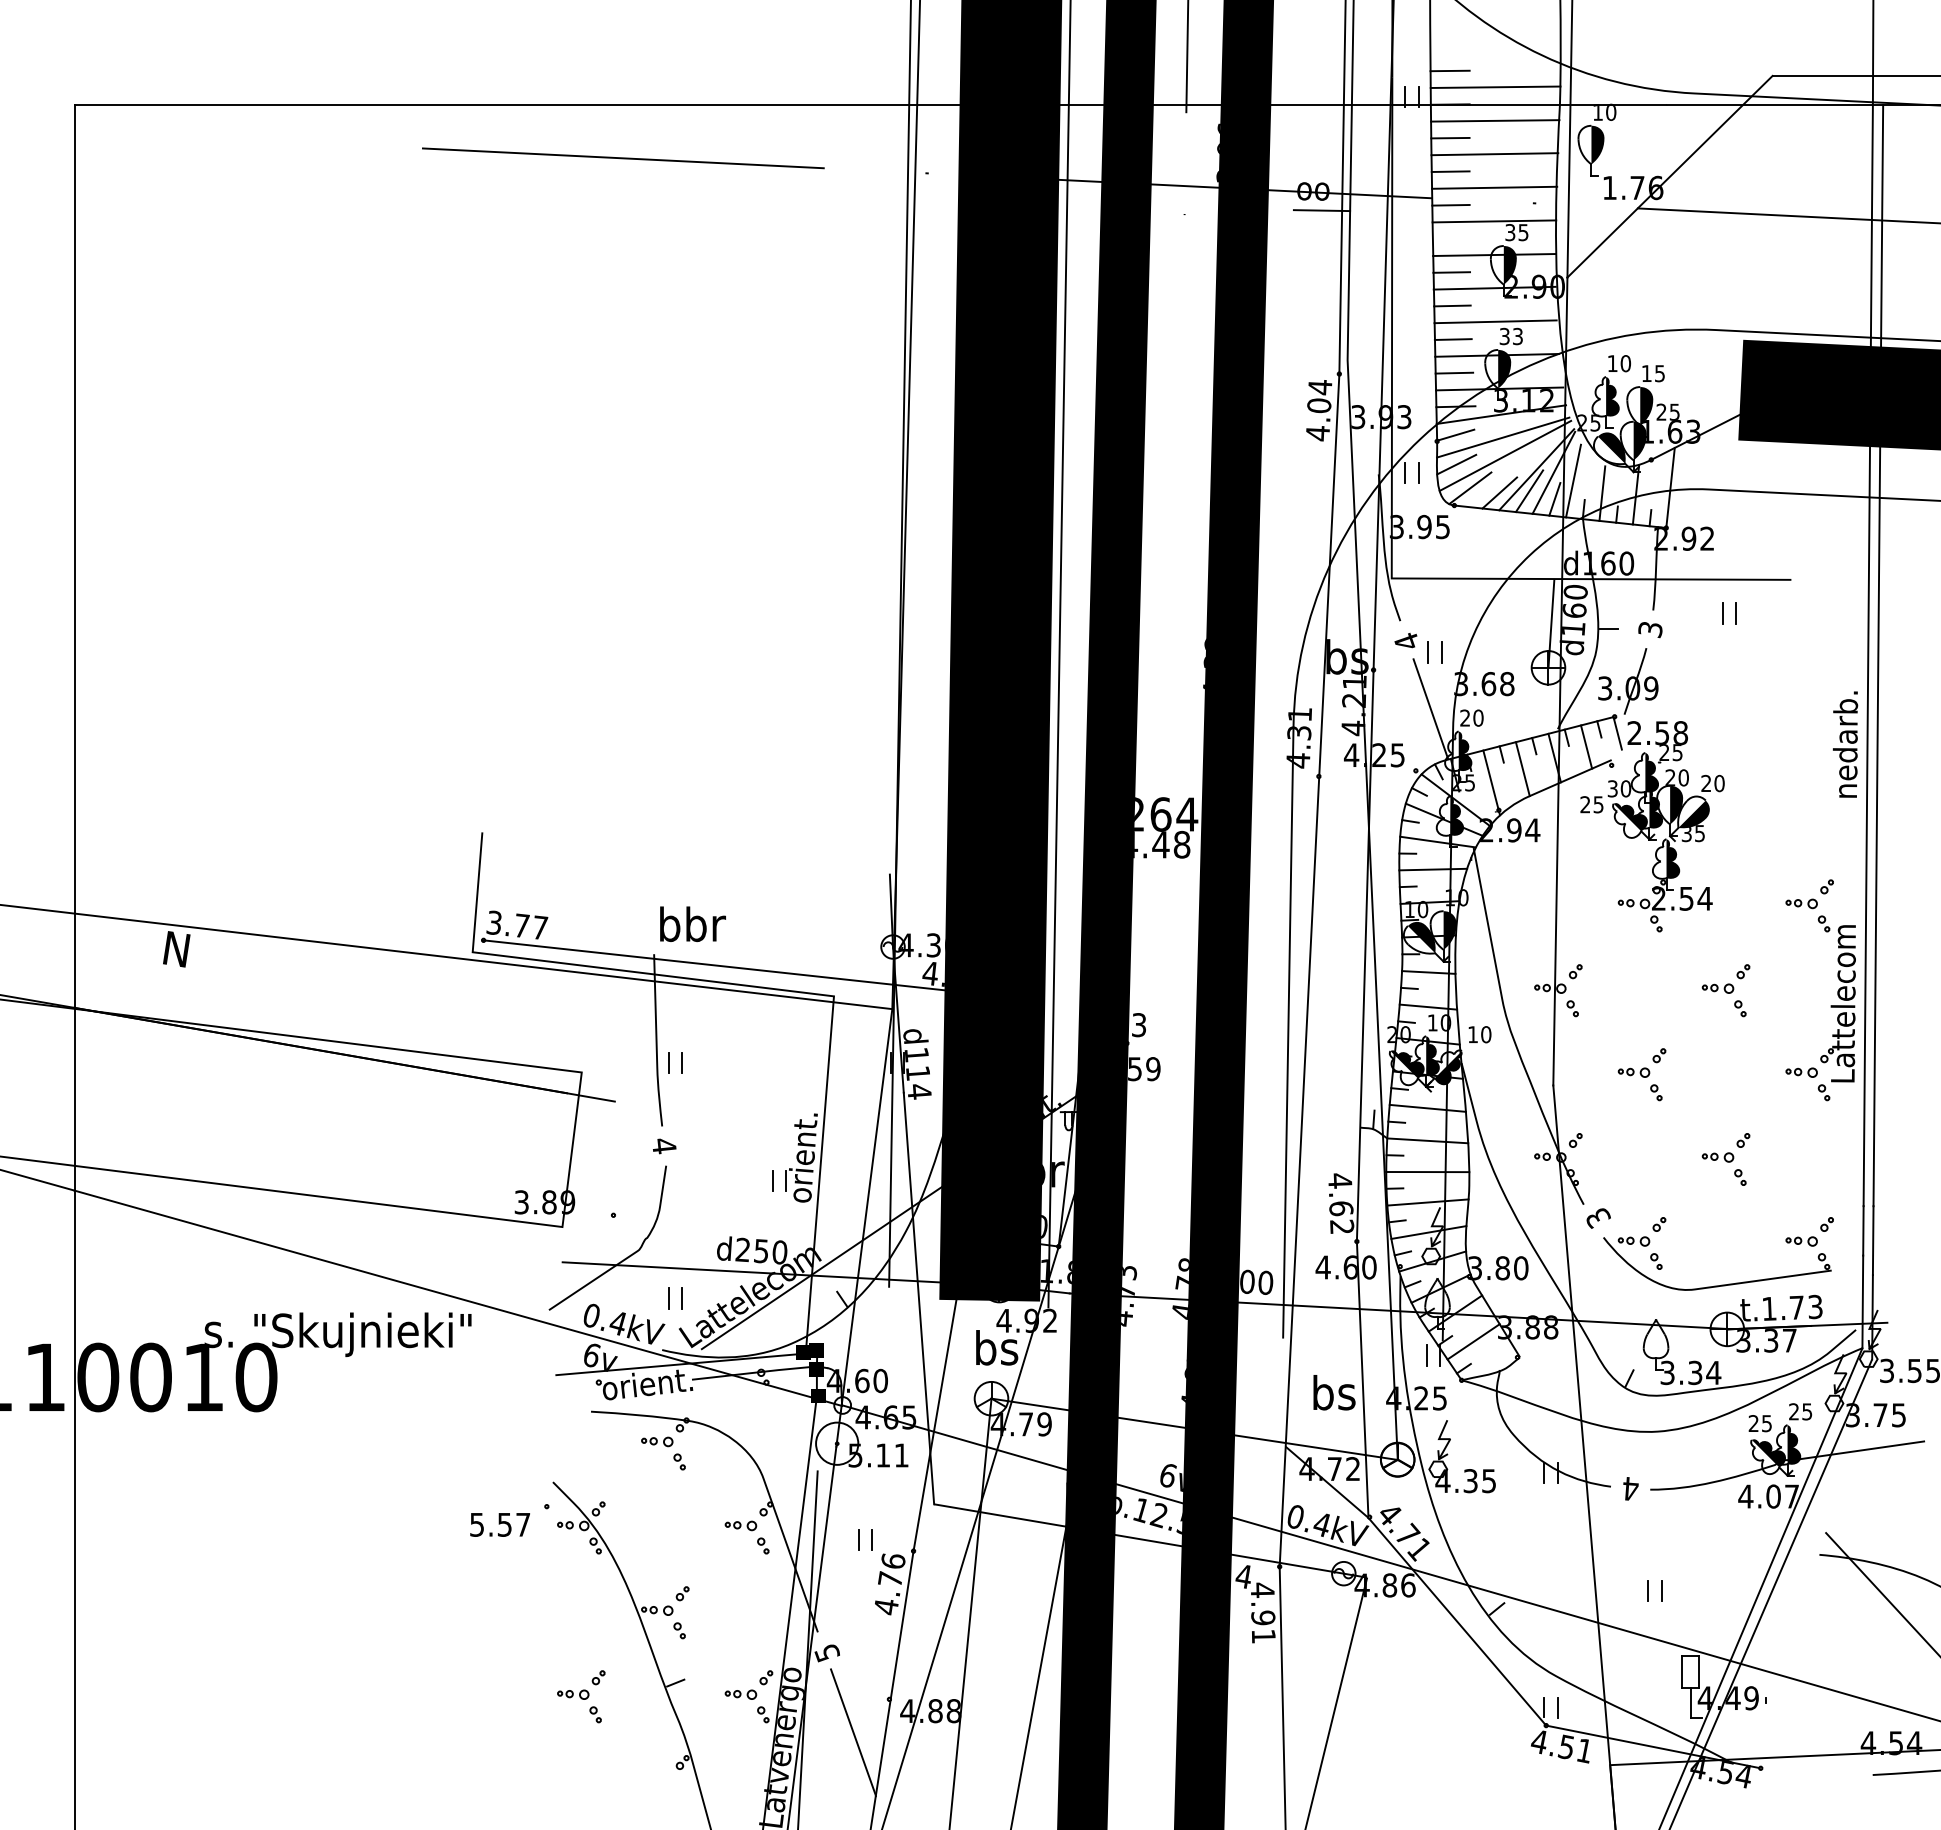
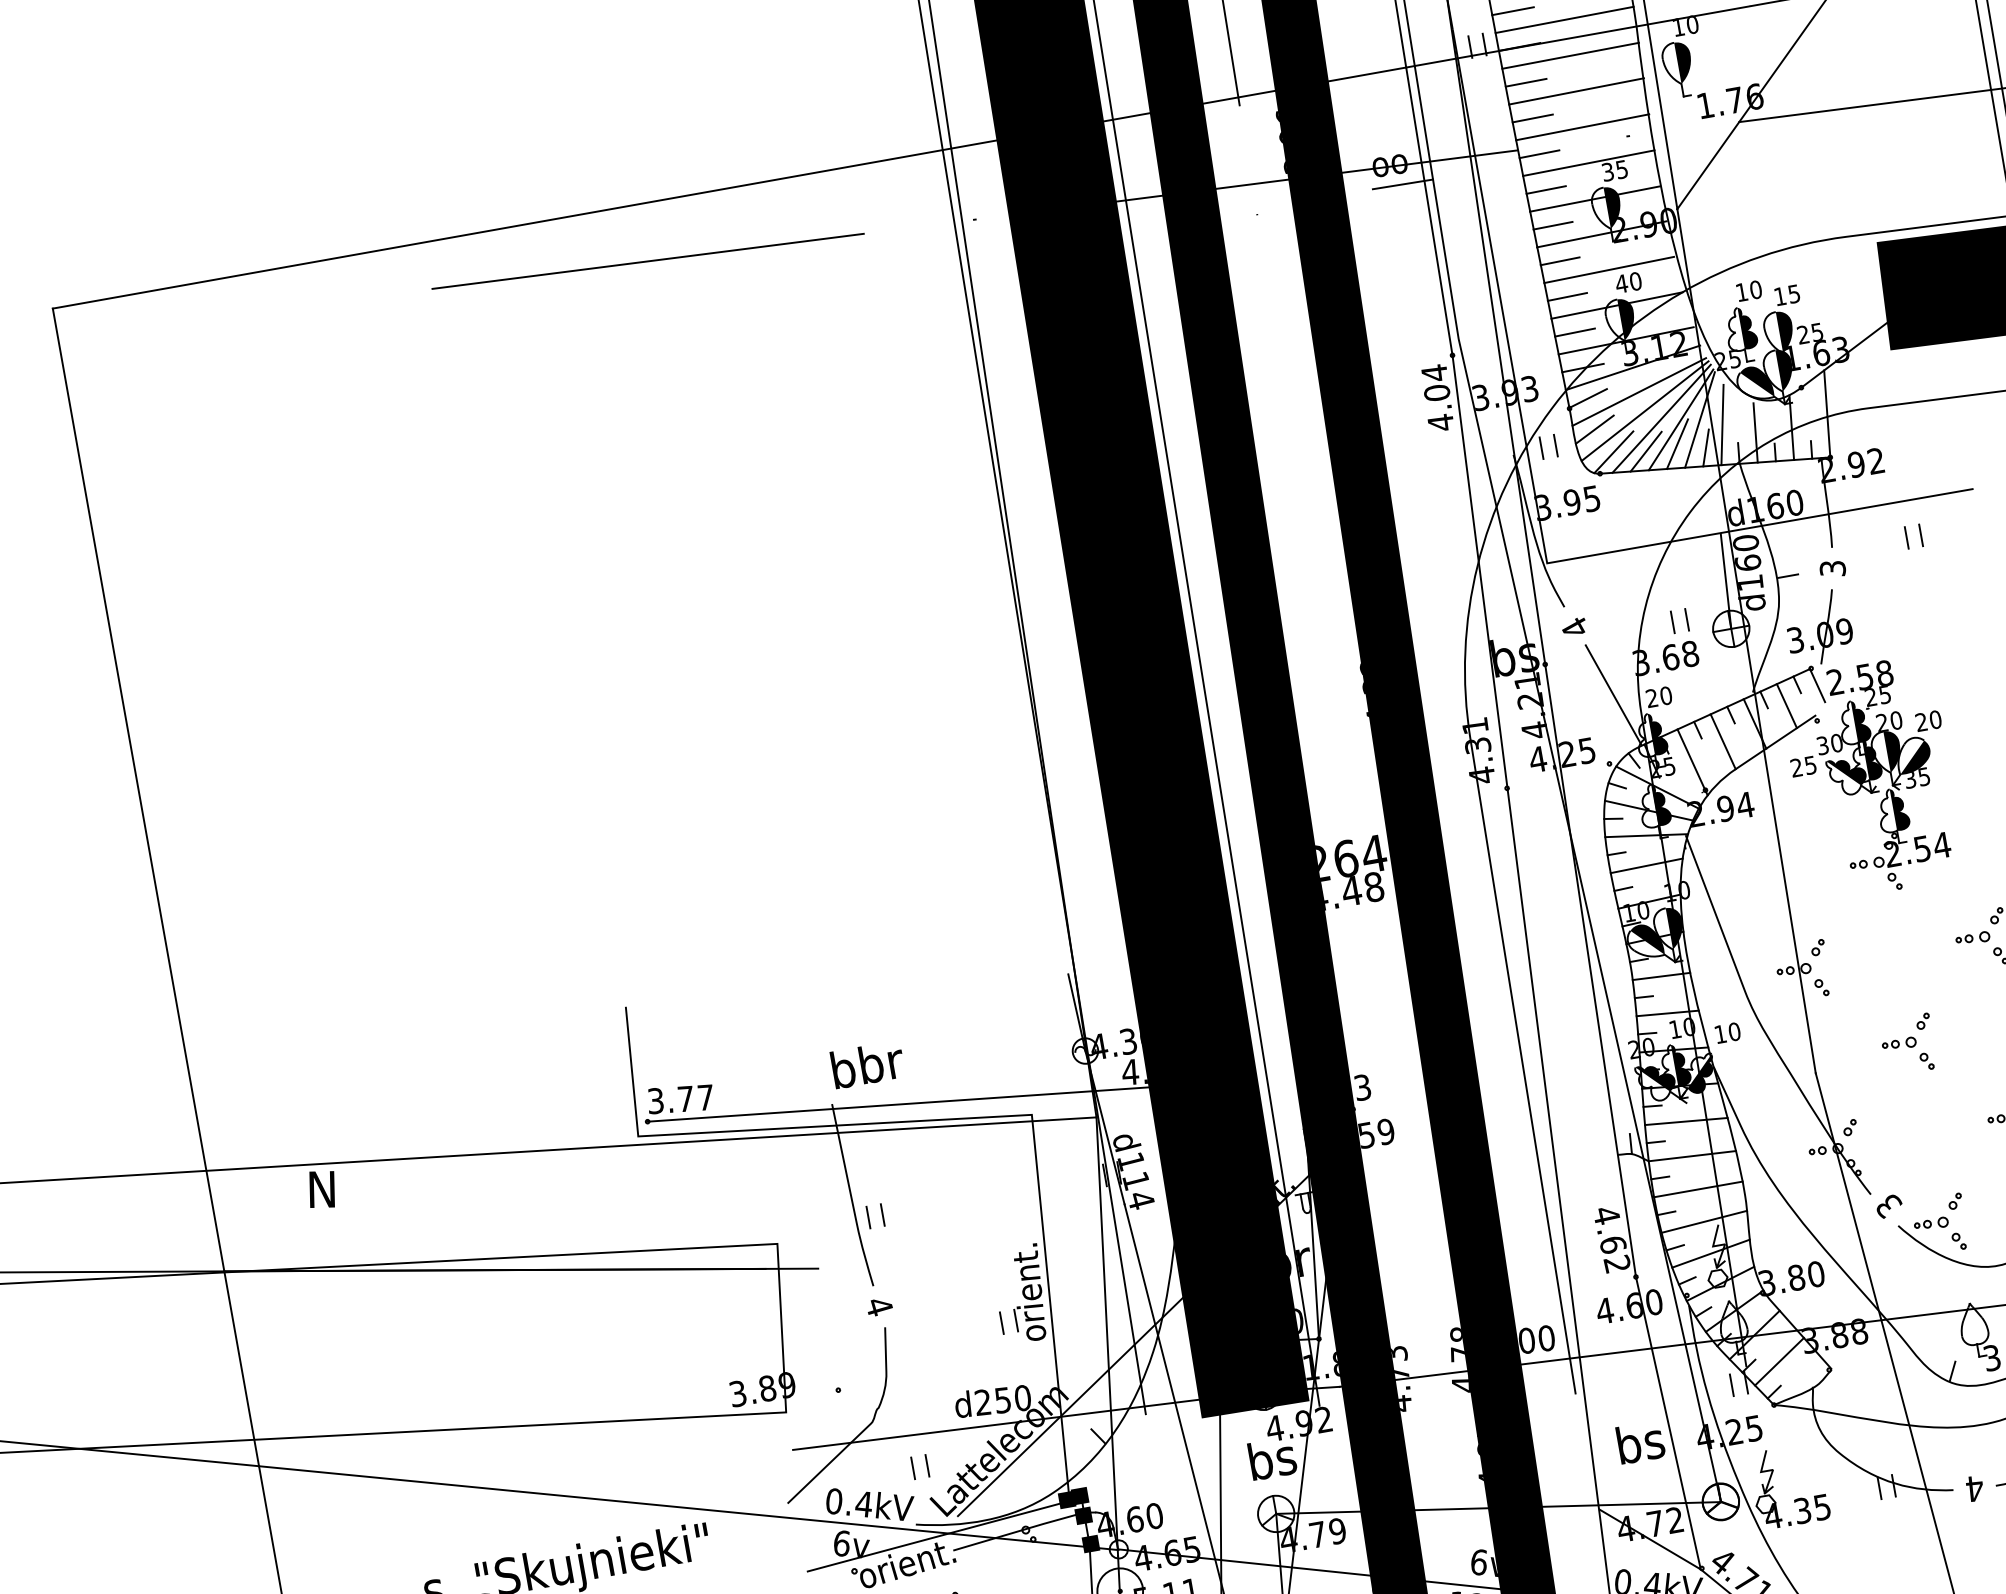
line: (1450, 238) -> (1545, 189), added
text: (1511, 336) -> (1628, 282), 33 -> 40
line: (1518, 465) -> (1660, 418), added
part: (1434, 652) -> (1679, 621), moved

